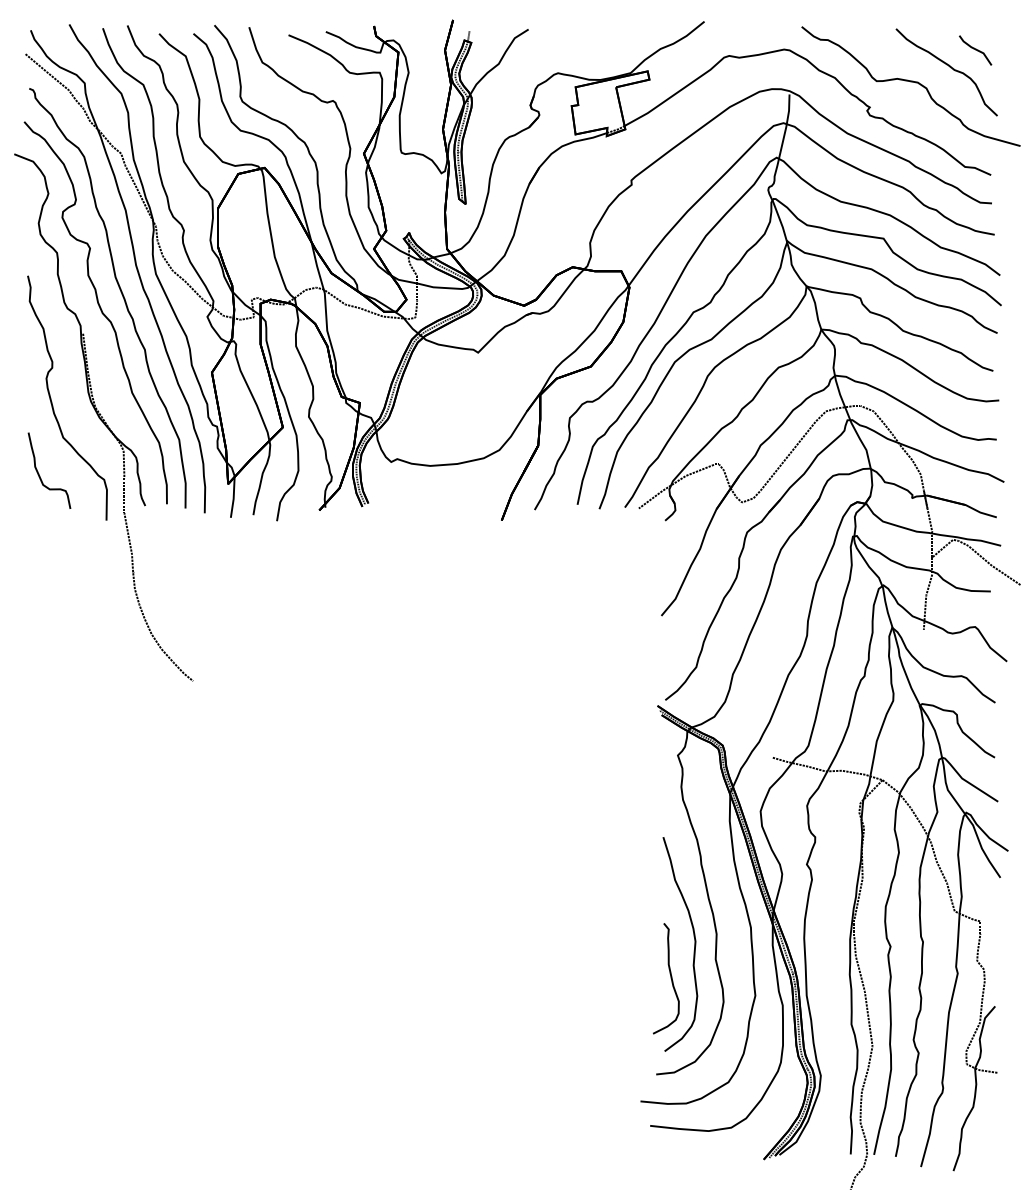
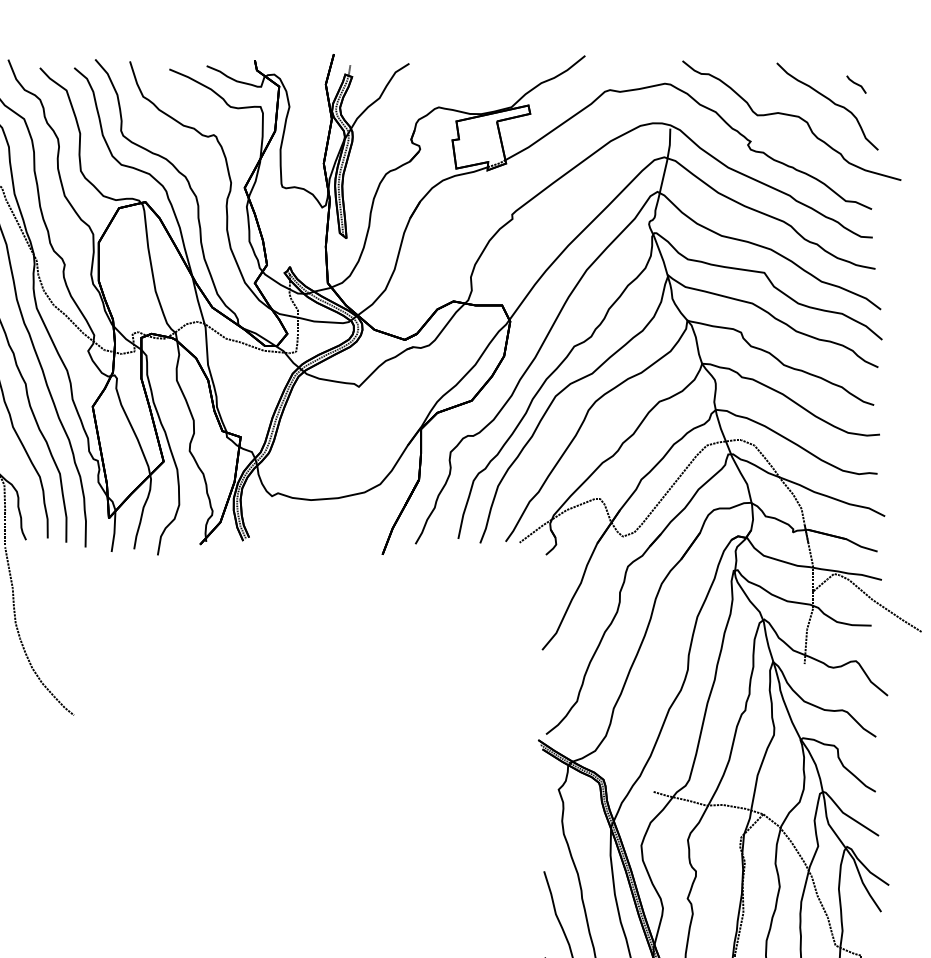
part: (975, 50) -> (856, 84), size x0.6

